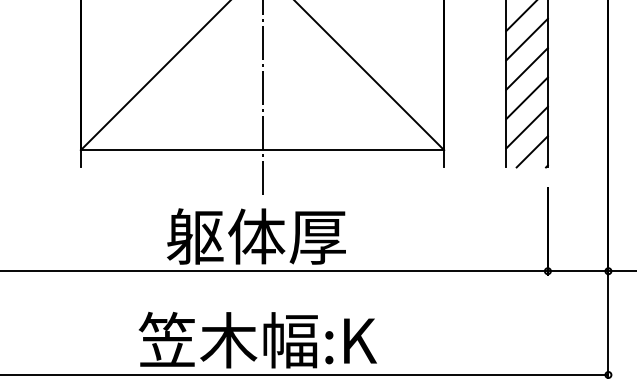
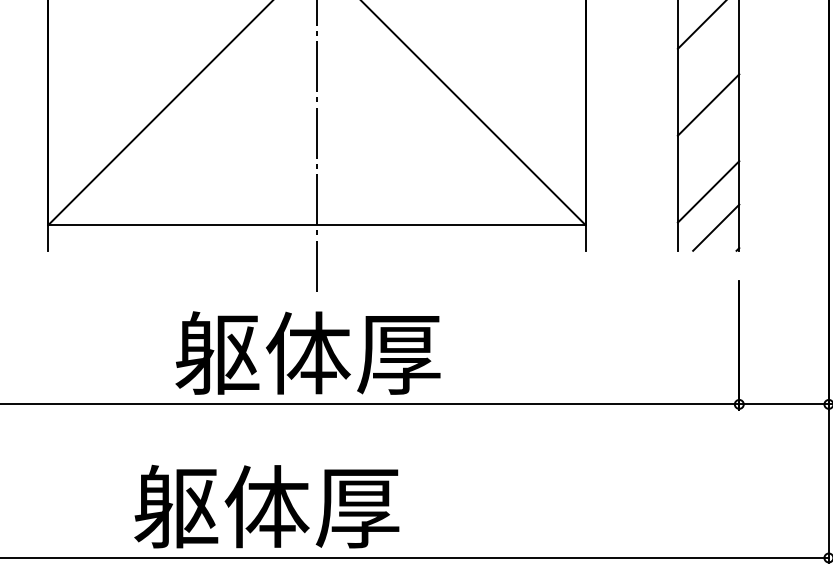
line: (526, 39) -> (707, 61), removed
line: (526, 98) -> (707, 148), removed
text: (257, 339) -> (309, 505), 笠木幅:K -> 躯体厚

